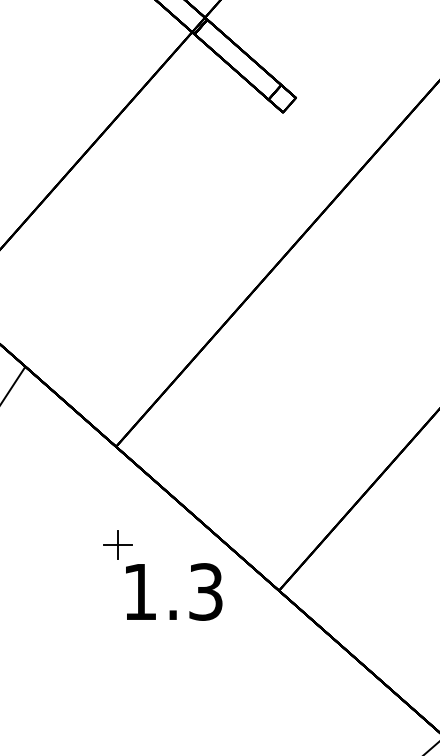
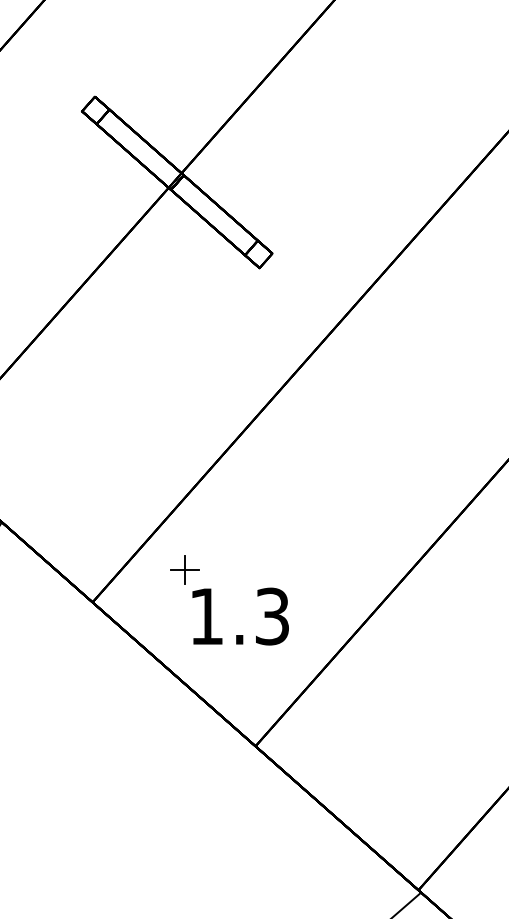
part: (144, 575) -> (211, 600), moved

